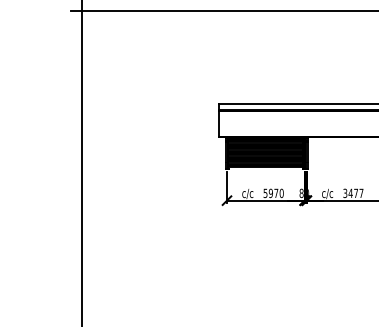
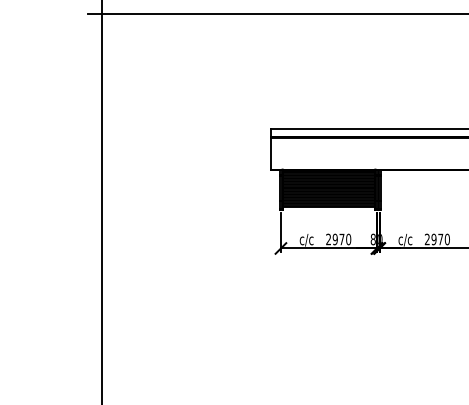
text: (265, 193) -> (328, 239), 5970 -> 2970
text: (353, 193) -> (437, 239), 3477 -> 2970

